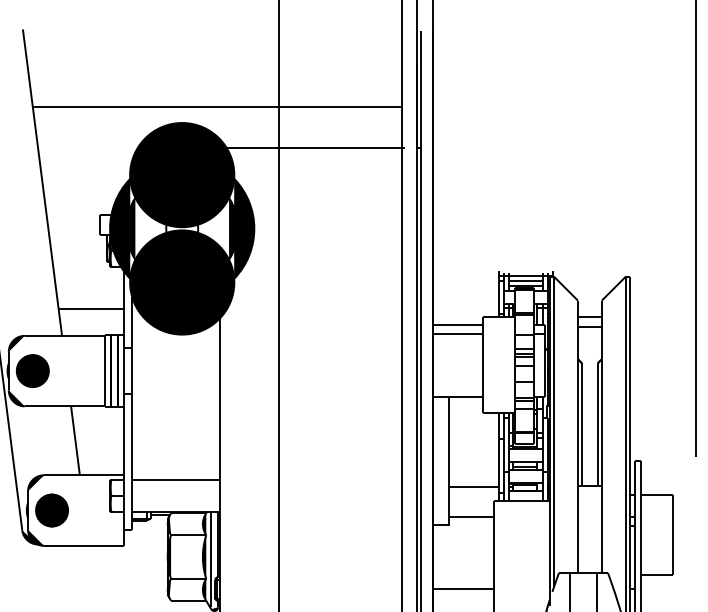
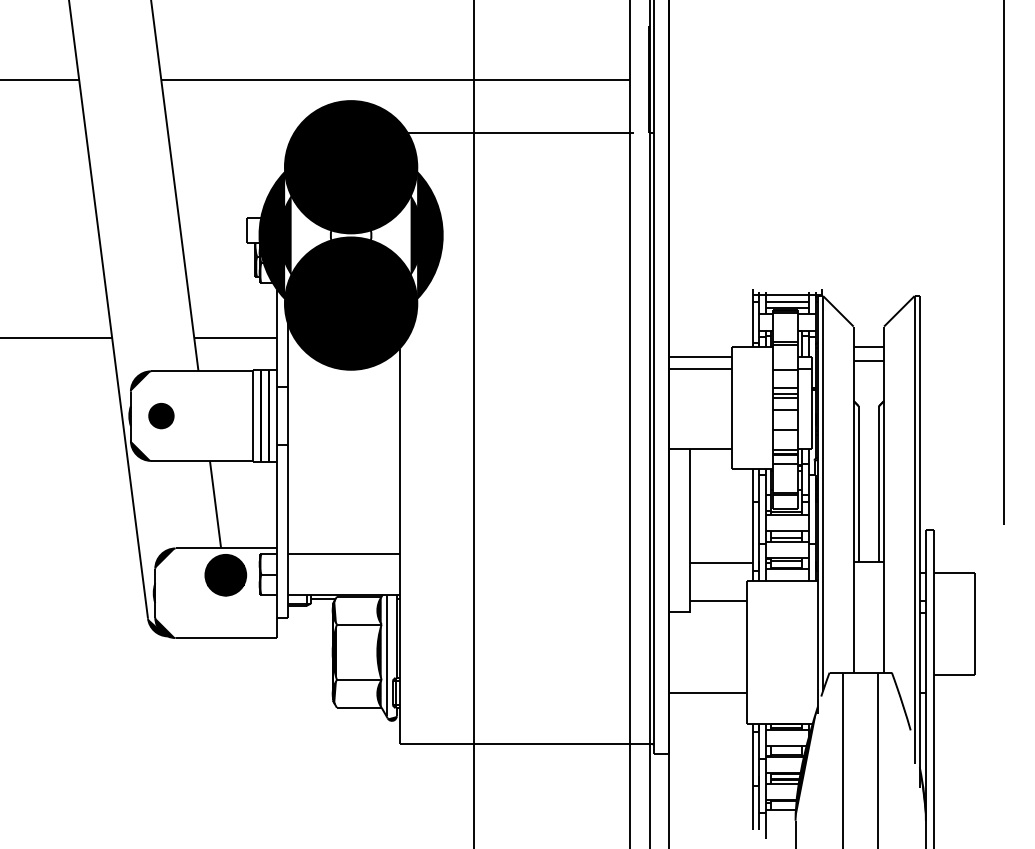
part: (32, 370) -> (161, 415), size x0.6
part: (51, 510) -> (225, 575), moved

